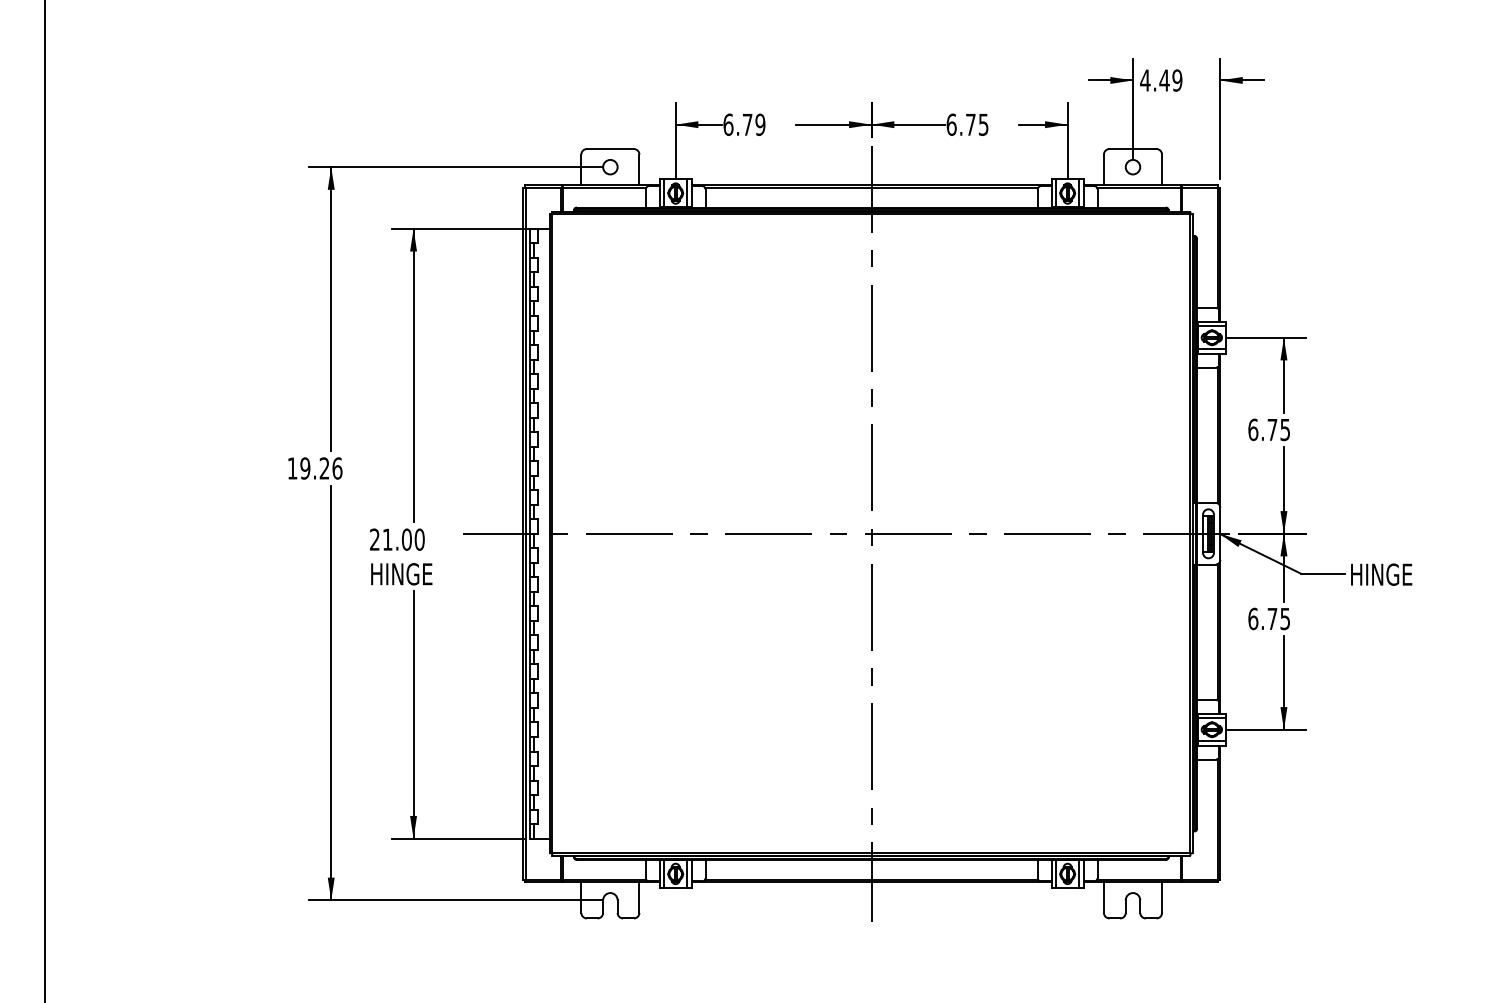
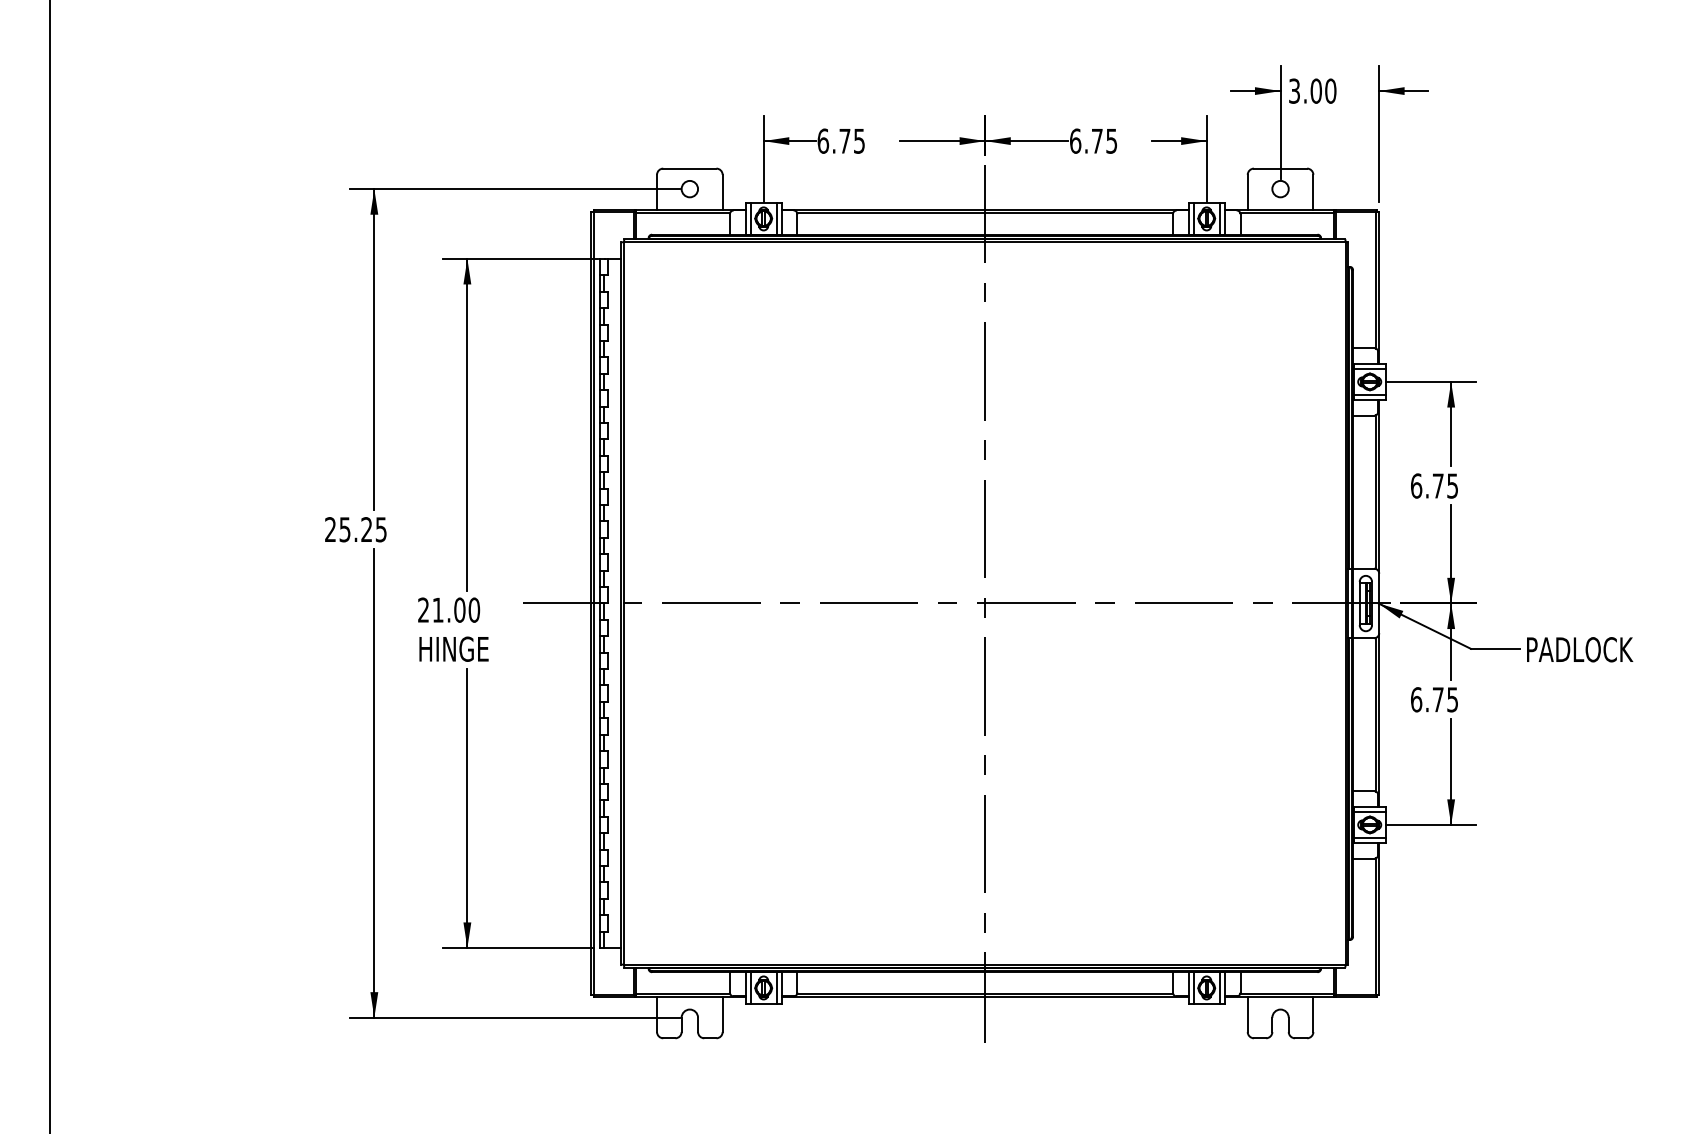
text: (1161, 80) -> (1312, 91), 4.49 -> 3.00
text: (760, 124) -> (859, 140), 6.79 -> 6.75
text: (314, 468) -> (355, 529), 19.26 -> 25.25
text: (1398, 574) -> (1580, 649), HINGE -> PADLOCK

